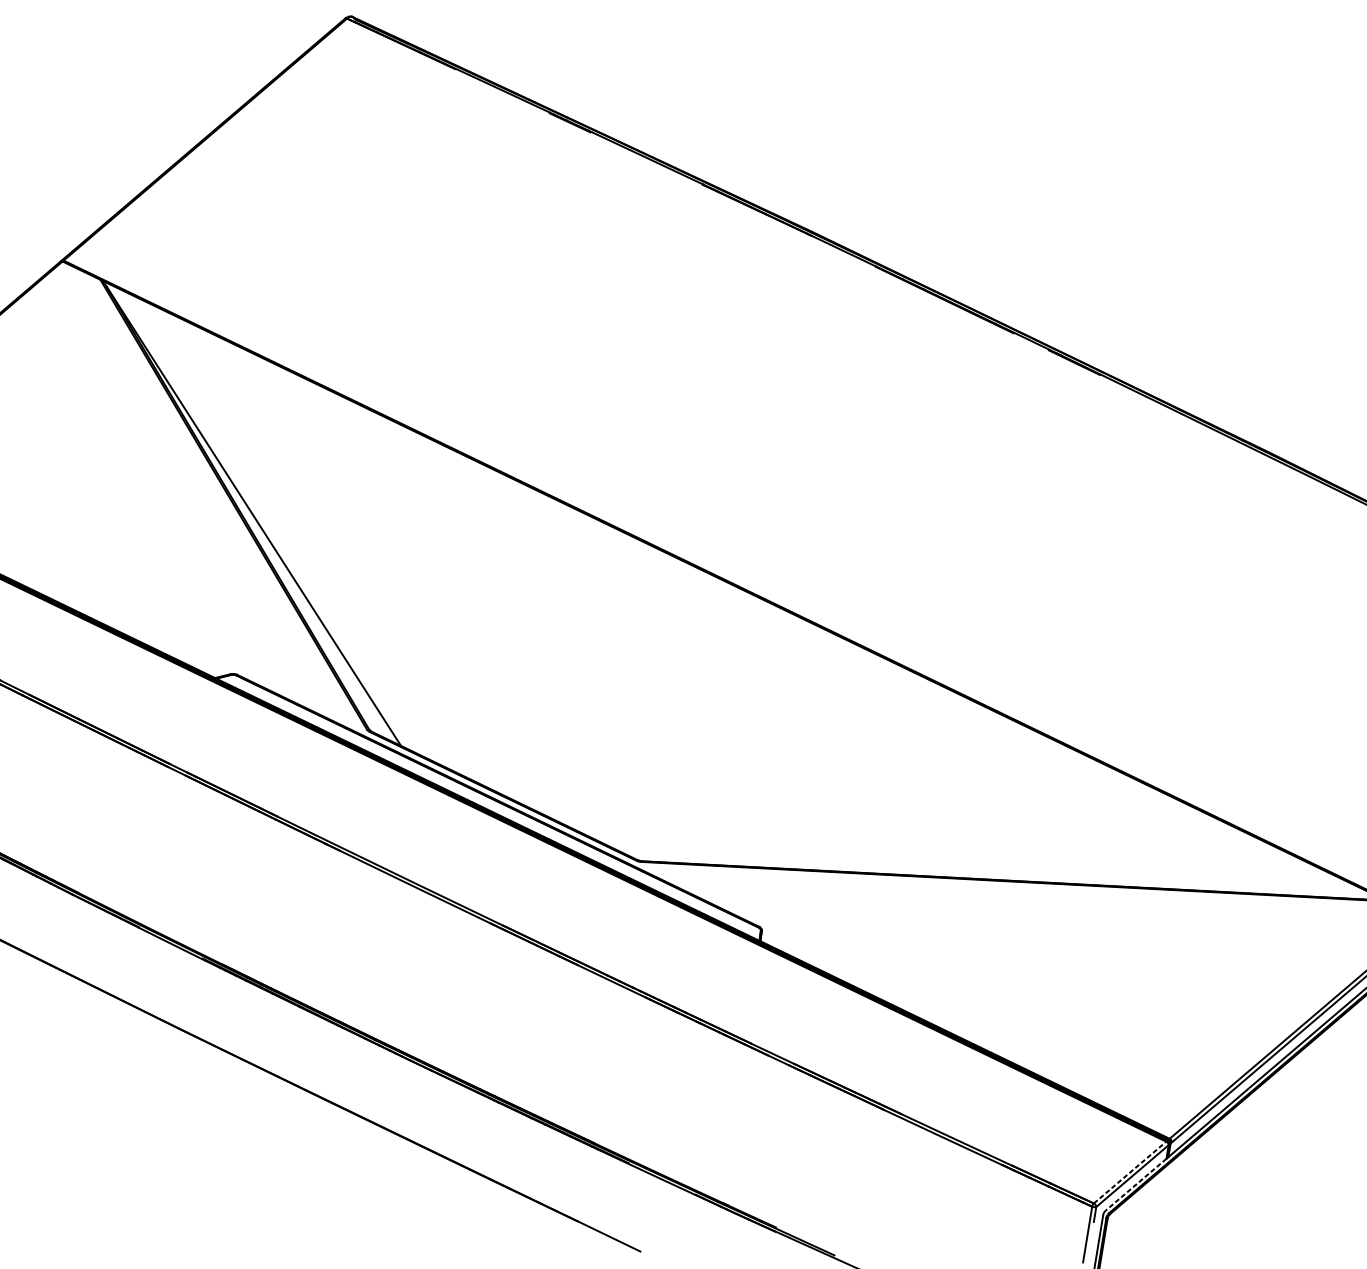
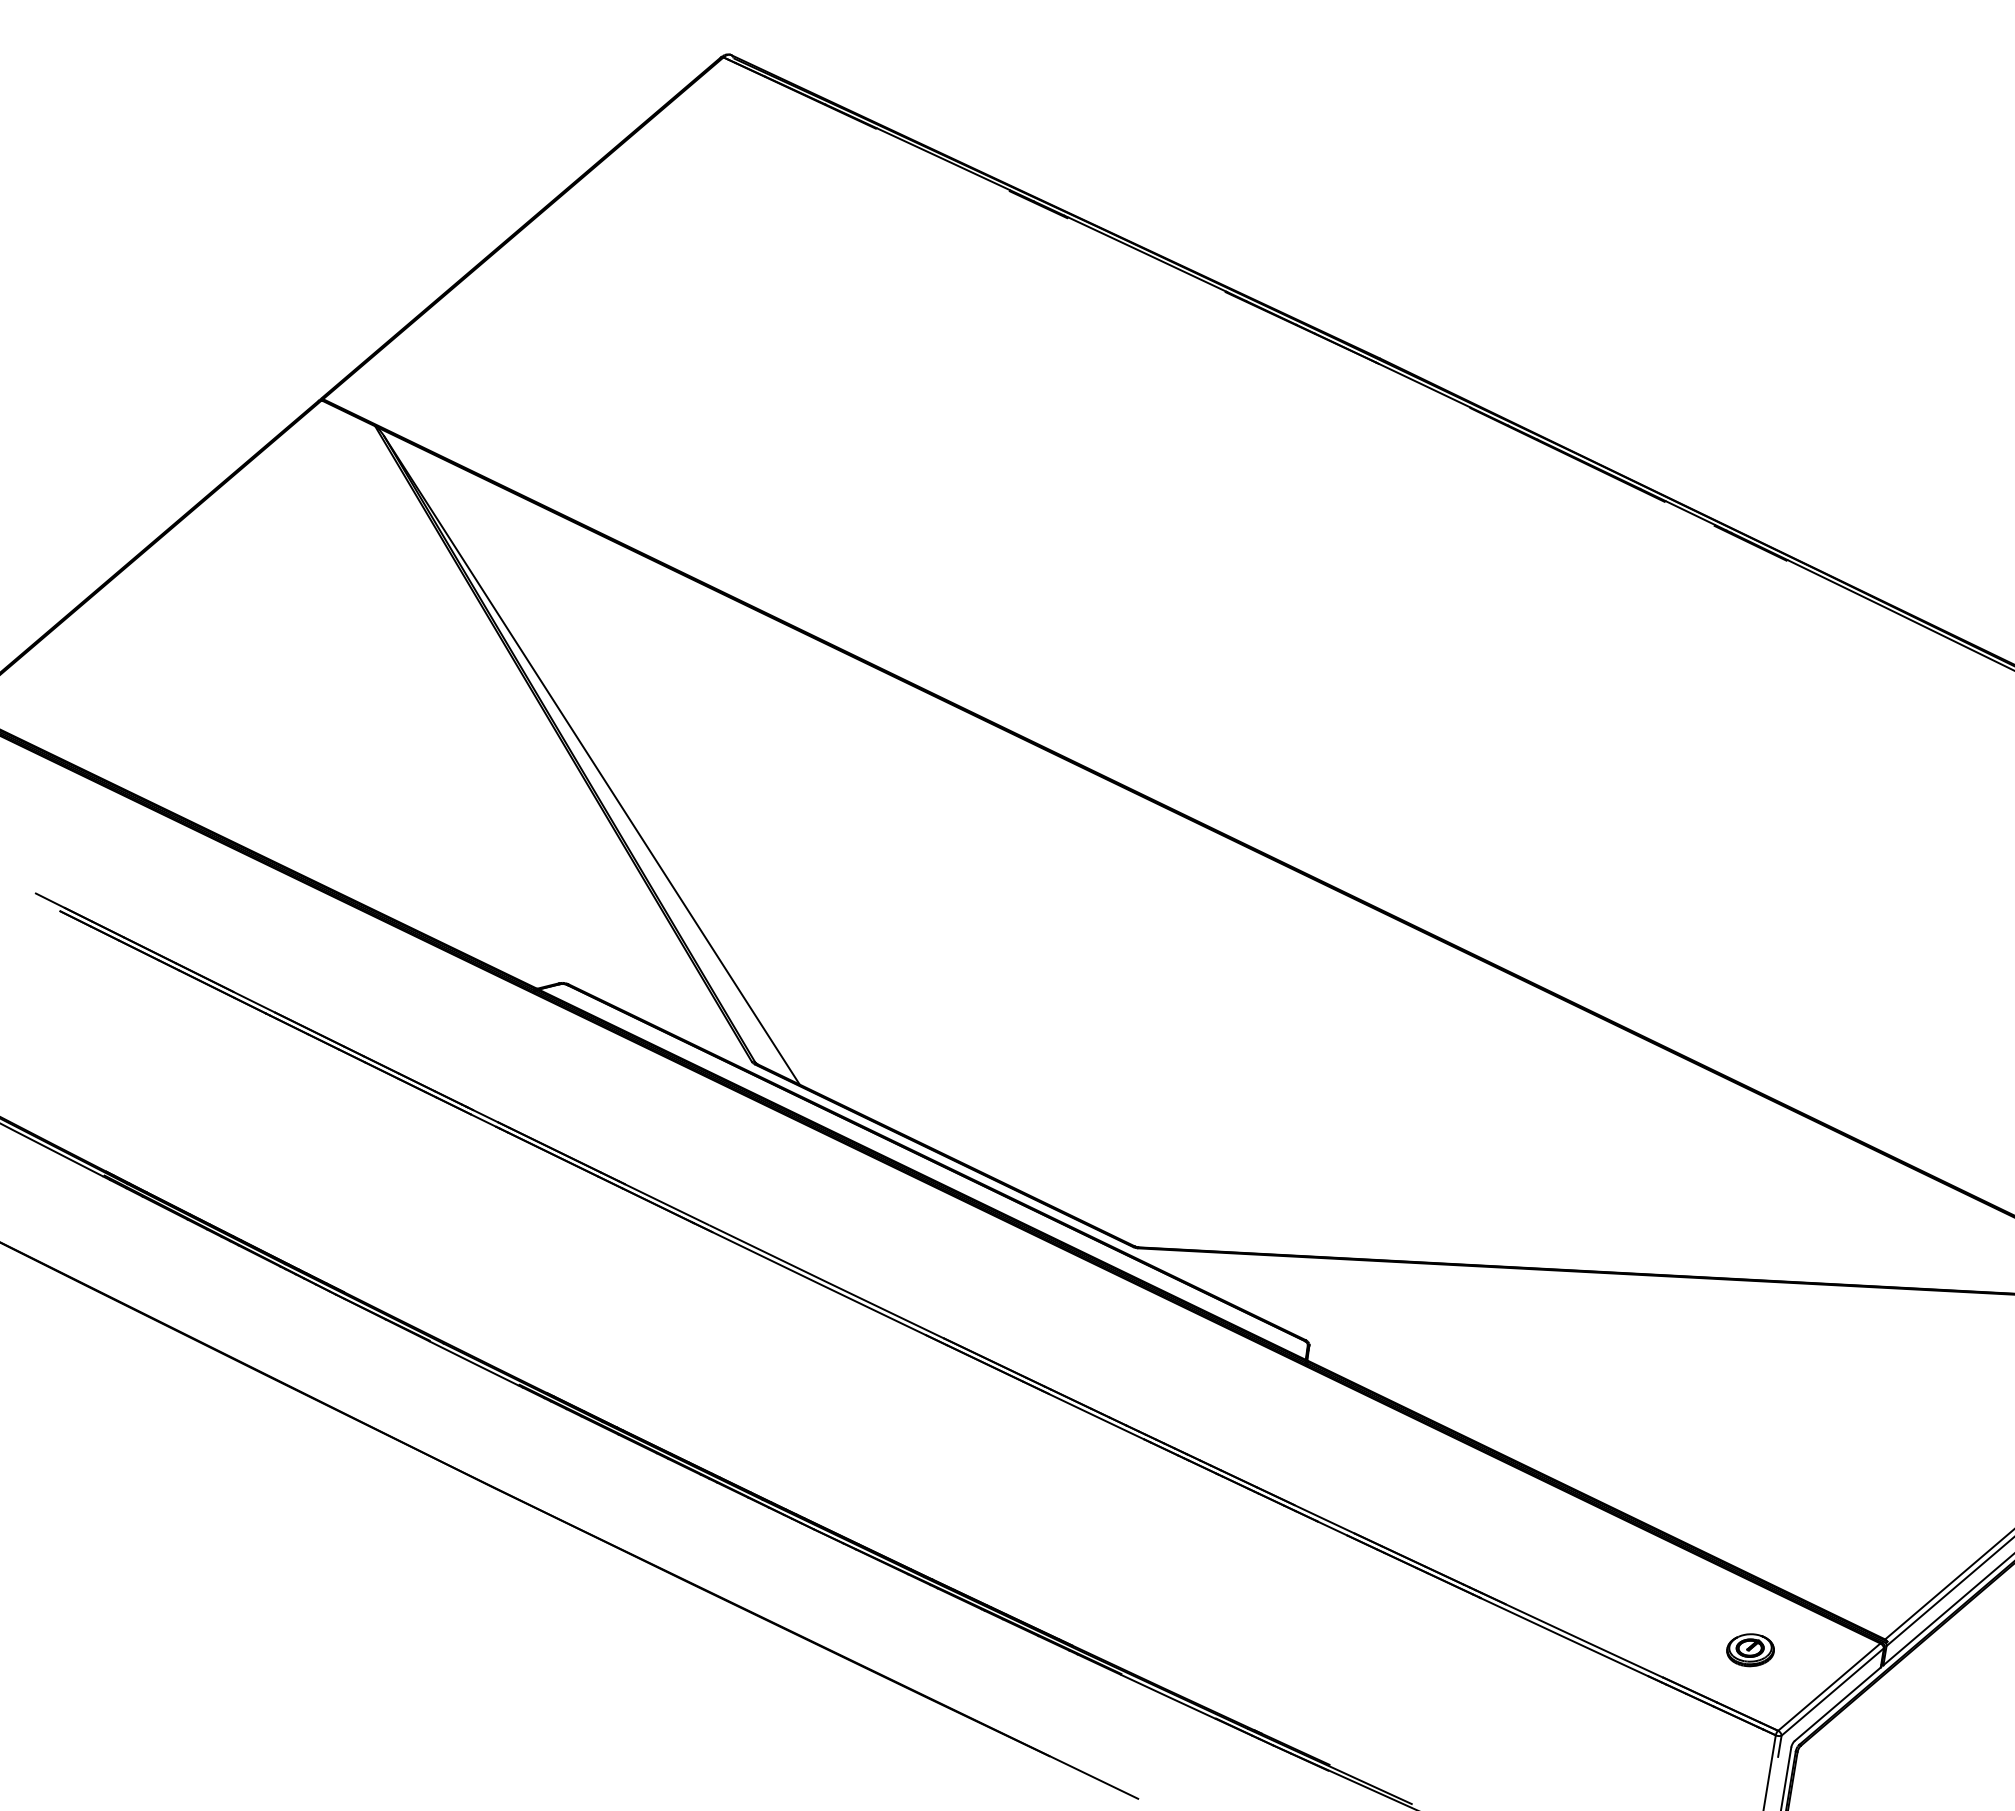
part: (1074, 1146) -> (1750, 1650), added
line: (1130, 1172) -> (1829, 1686), dashed -> solid
line: (1135, 1184) -> (1837, 1704), dashed -> solid

